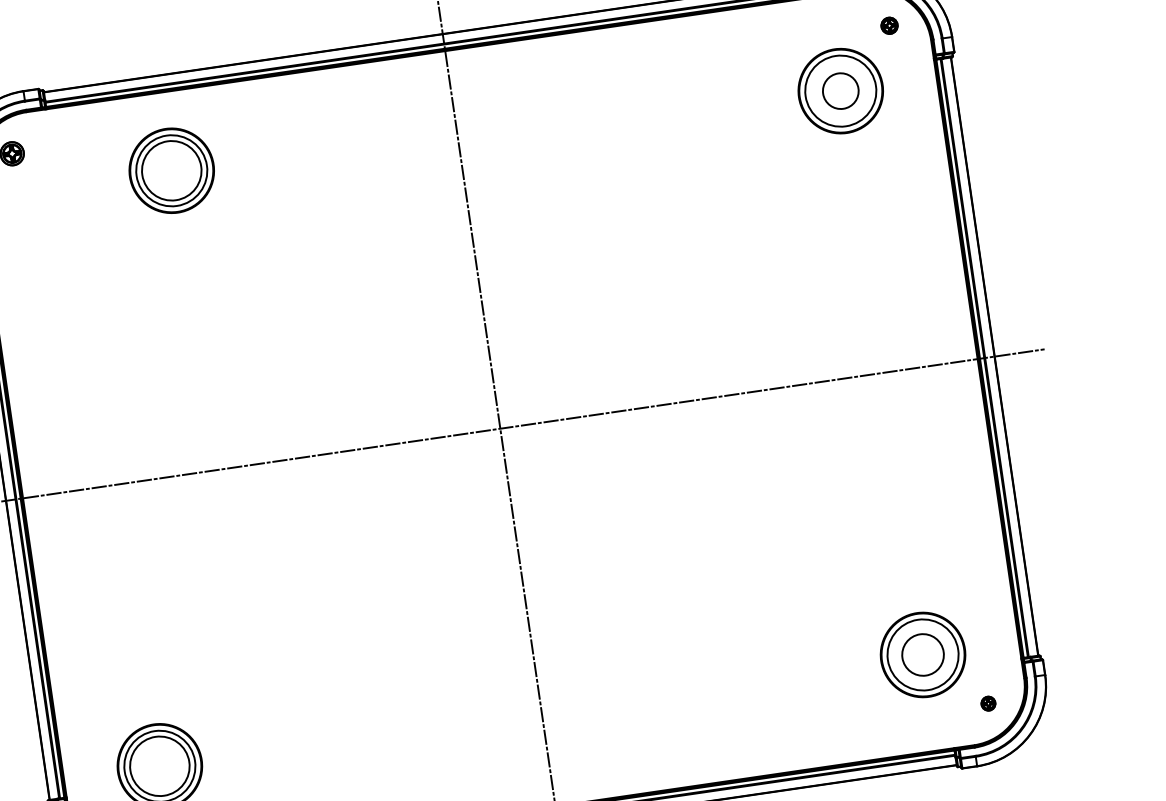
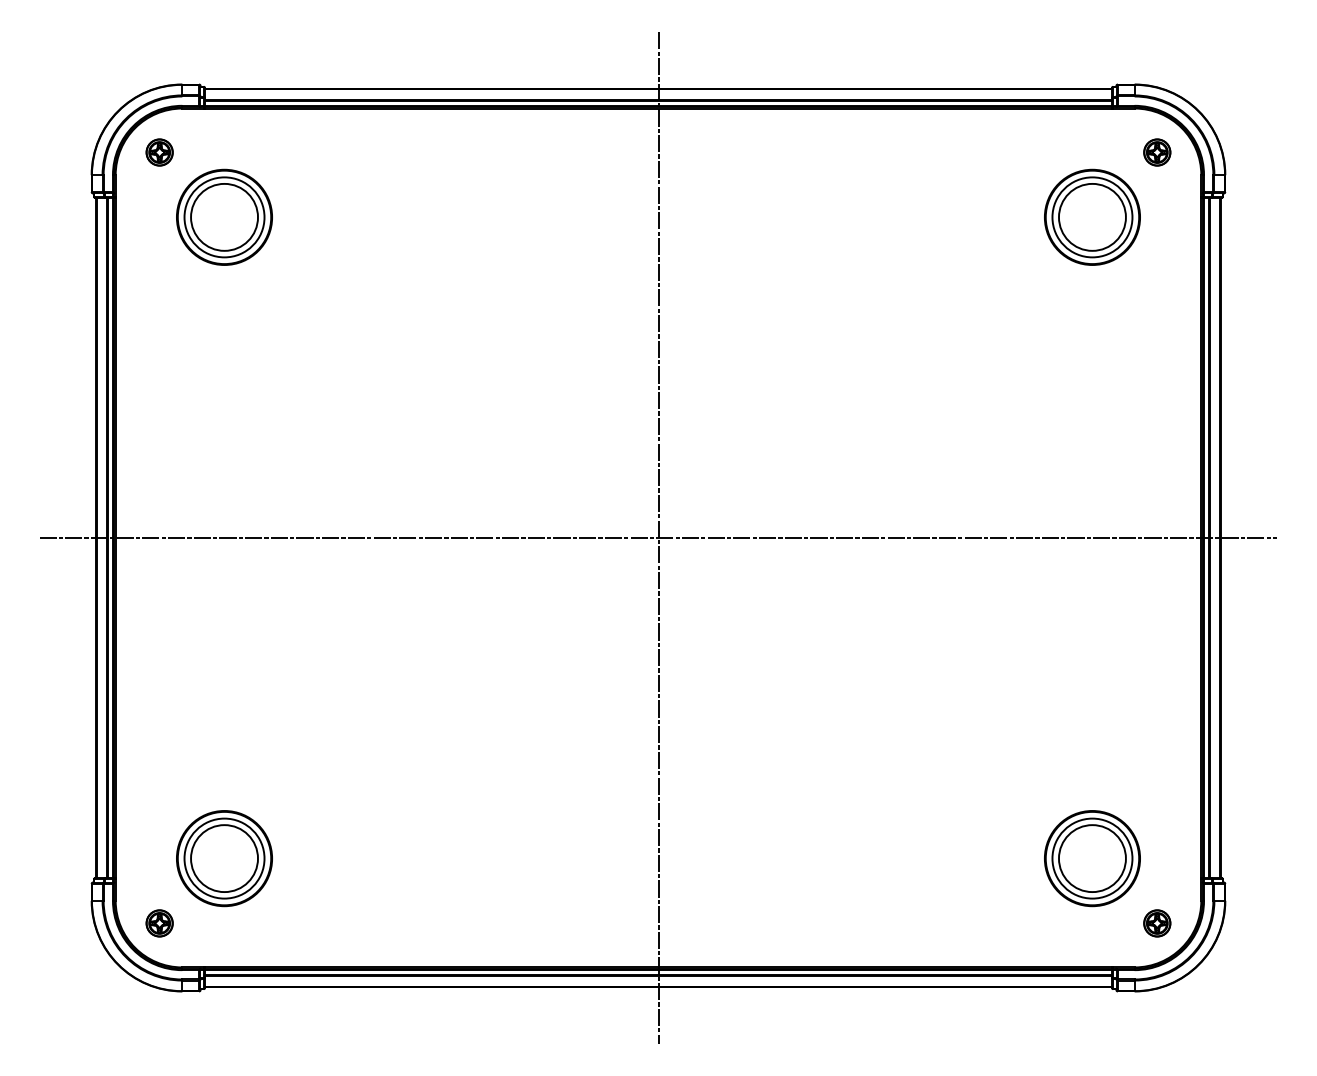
part: (889, 25) -> (1157, 152), size x1.43
circle: (839, 90) -> (1091, 216), size x1.67
part: (171, 170) -> (224, 216), moved
circle: (922, 655) -> (1091, 858), size x1.43
part: (988, 703) -> (1157, 923), size x1.67

